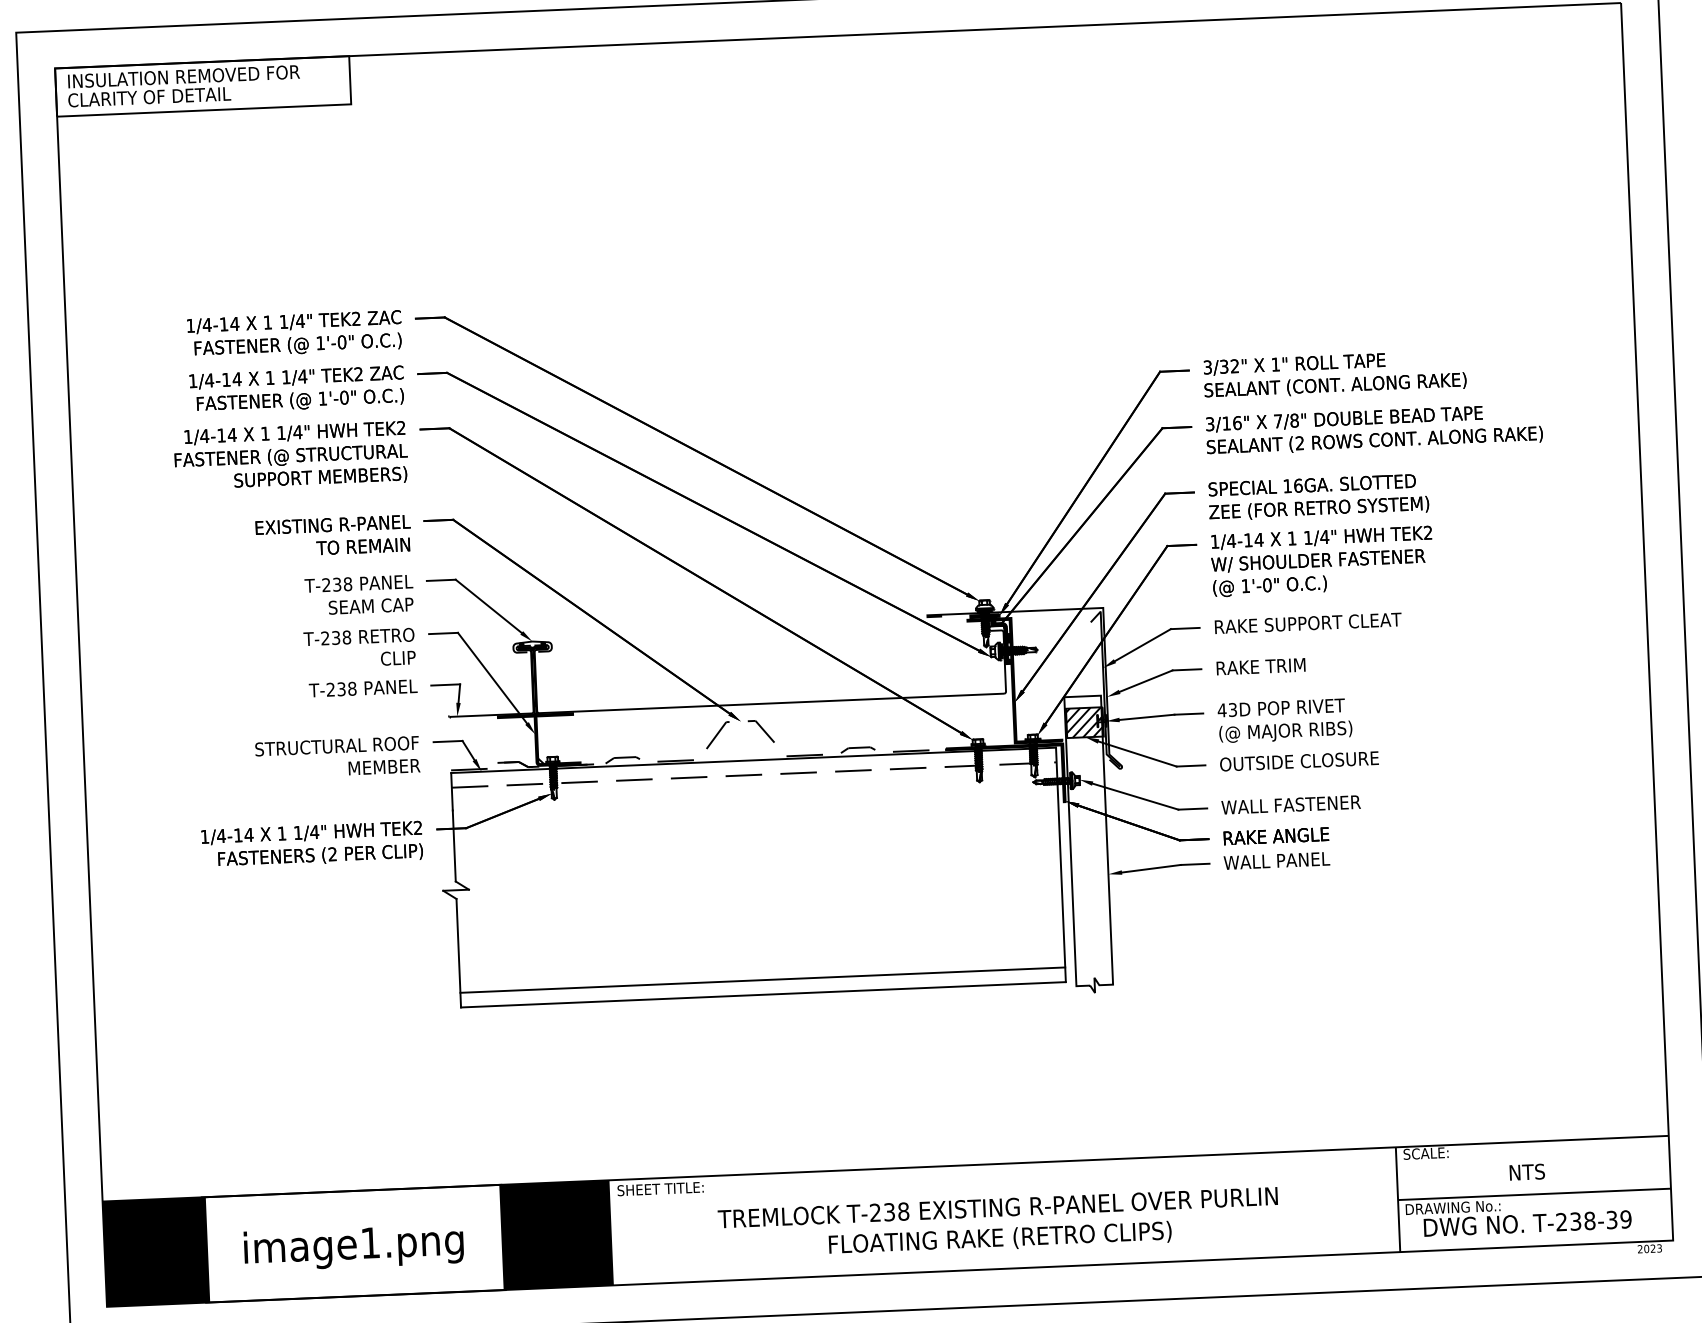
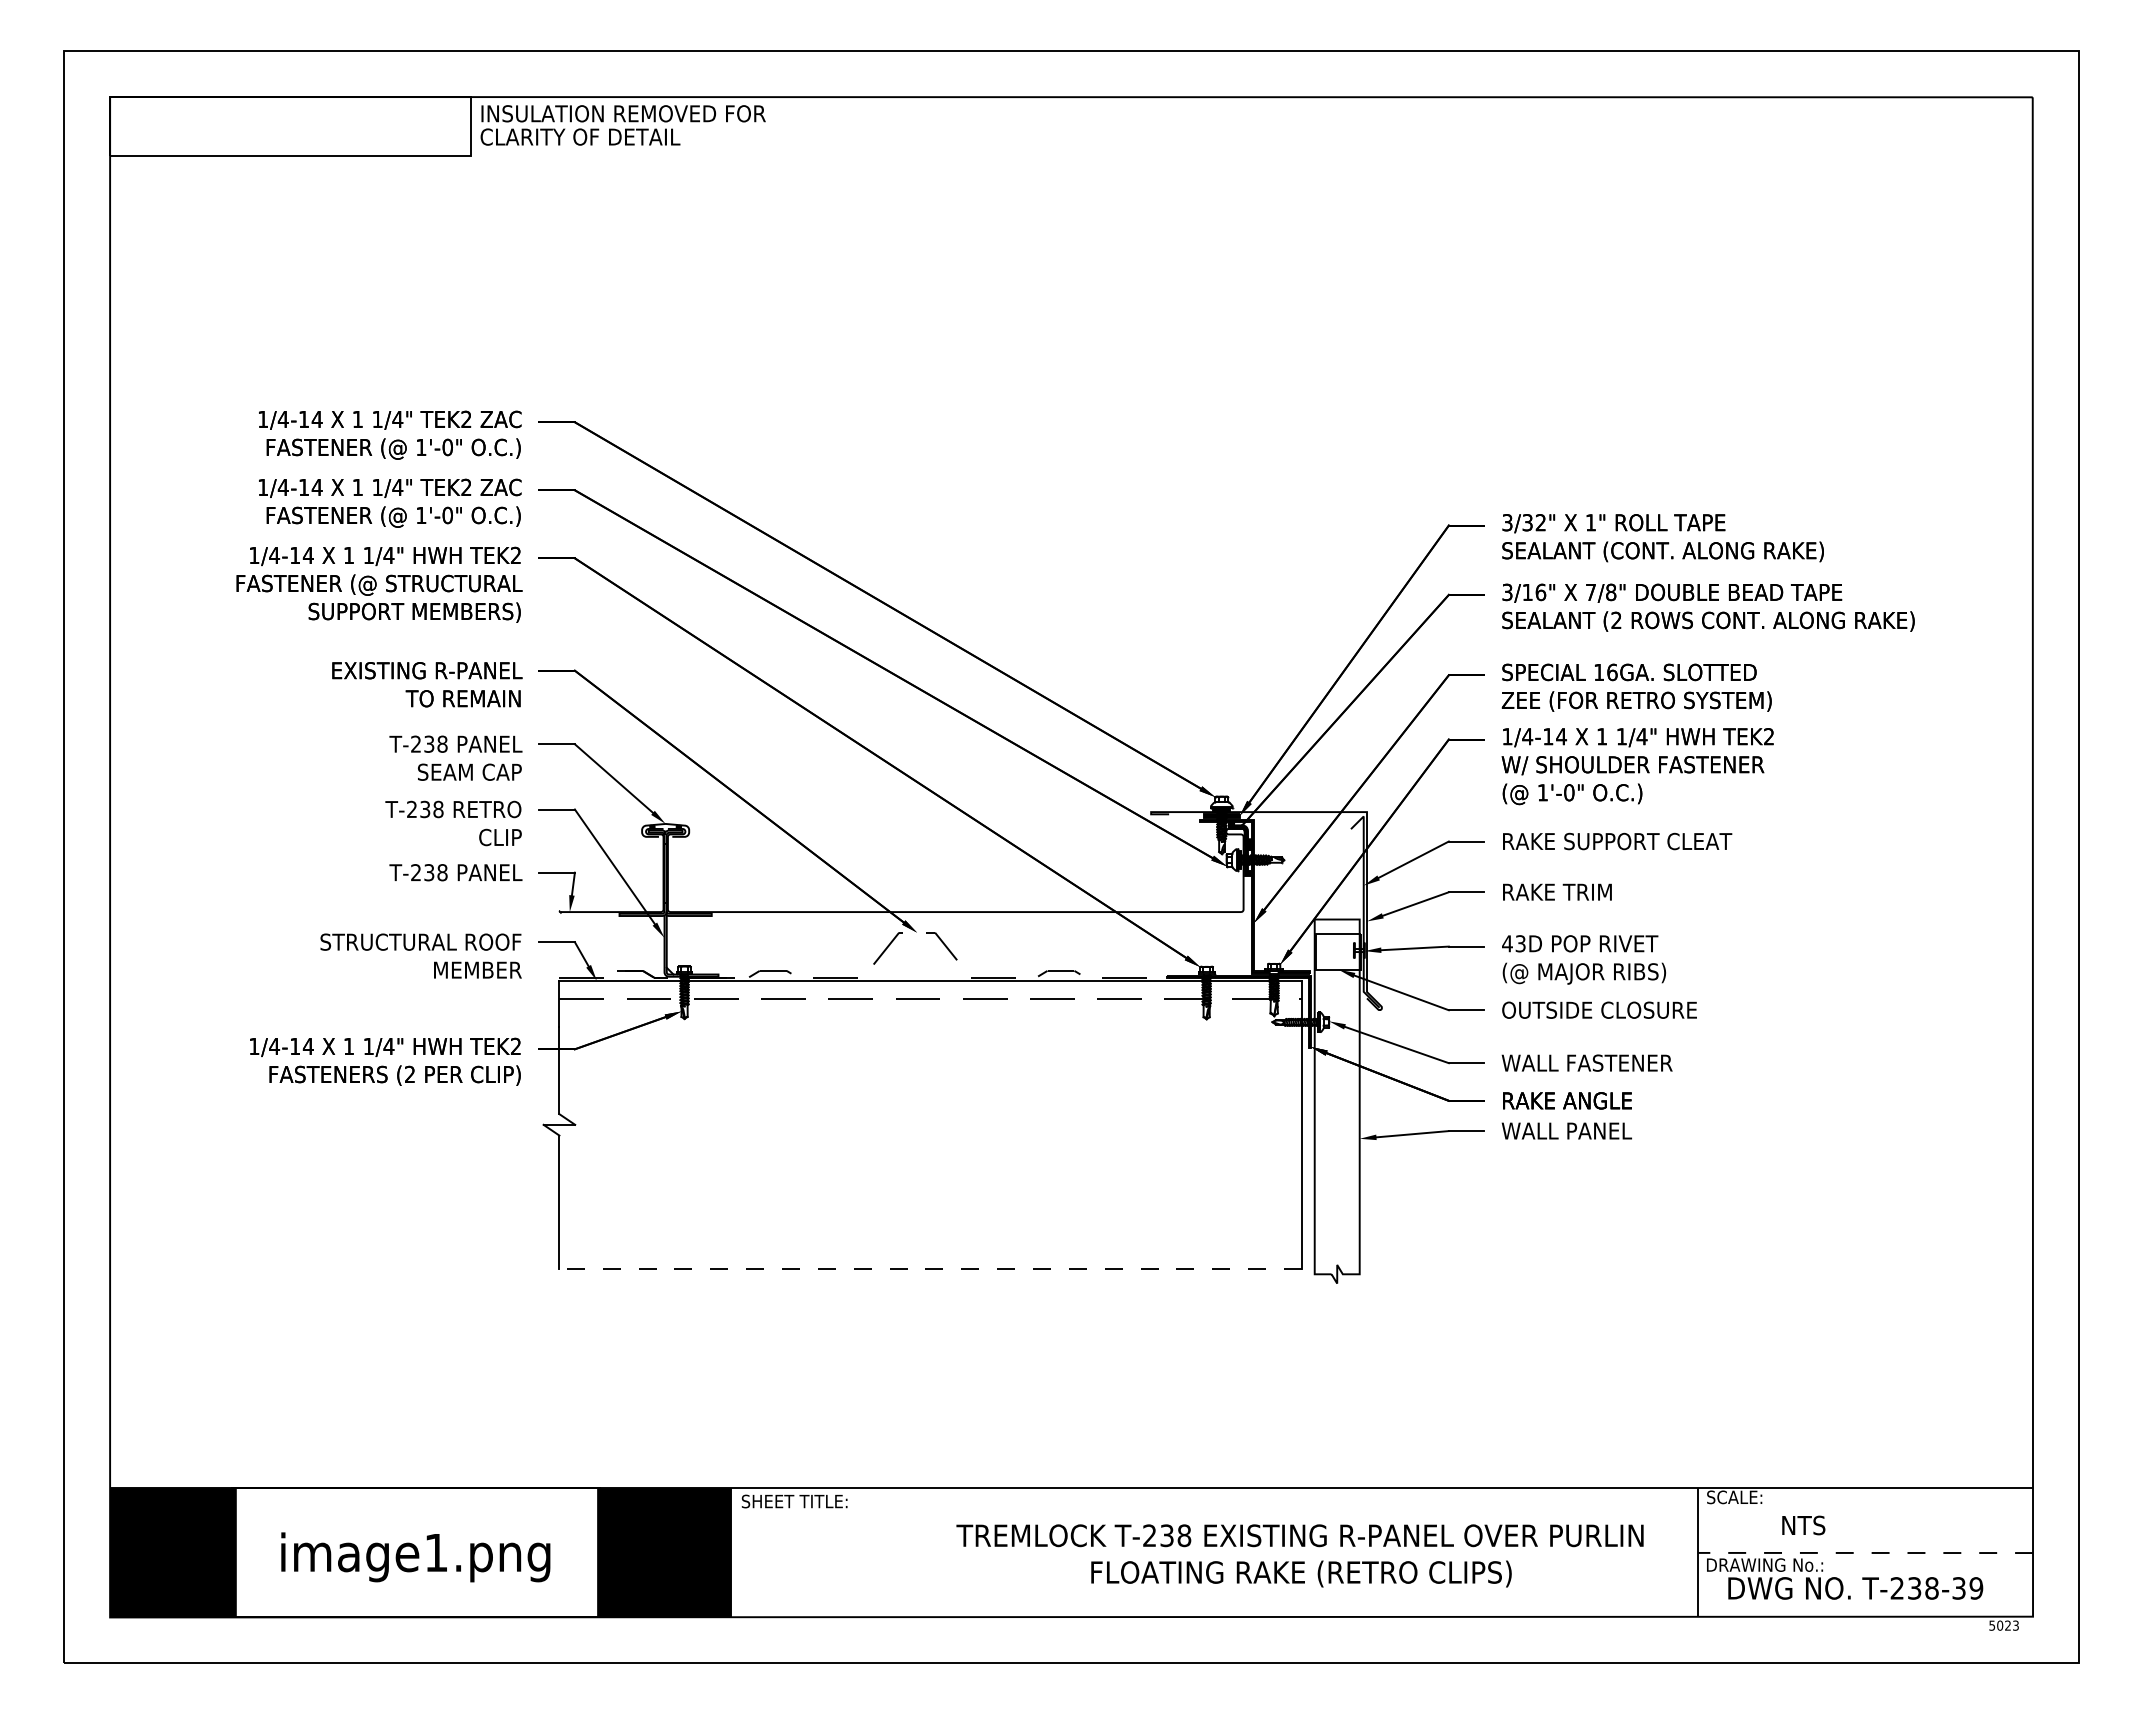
text: (183, 86) -> (622, 125), moved
hatch: (1083, 722) -> (1337, 951), removed
line: (762, 979) -> (930, 1250), removed
line: (763, 994) -> (930, 1268), solid -> dashed
text: (1527, 1172) -> (1803, 1525), moved
line: (1534, 1193) -> (1865, 1552), solid -> dashed
text: (998, 1223) -> (1299, 1555), moved
text: (1640, 1249) -> (1992, 1625), 2023 -> 5023

